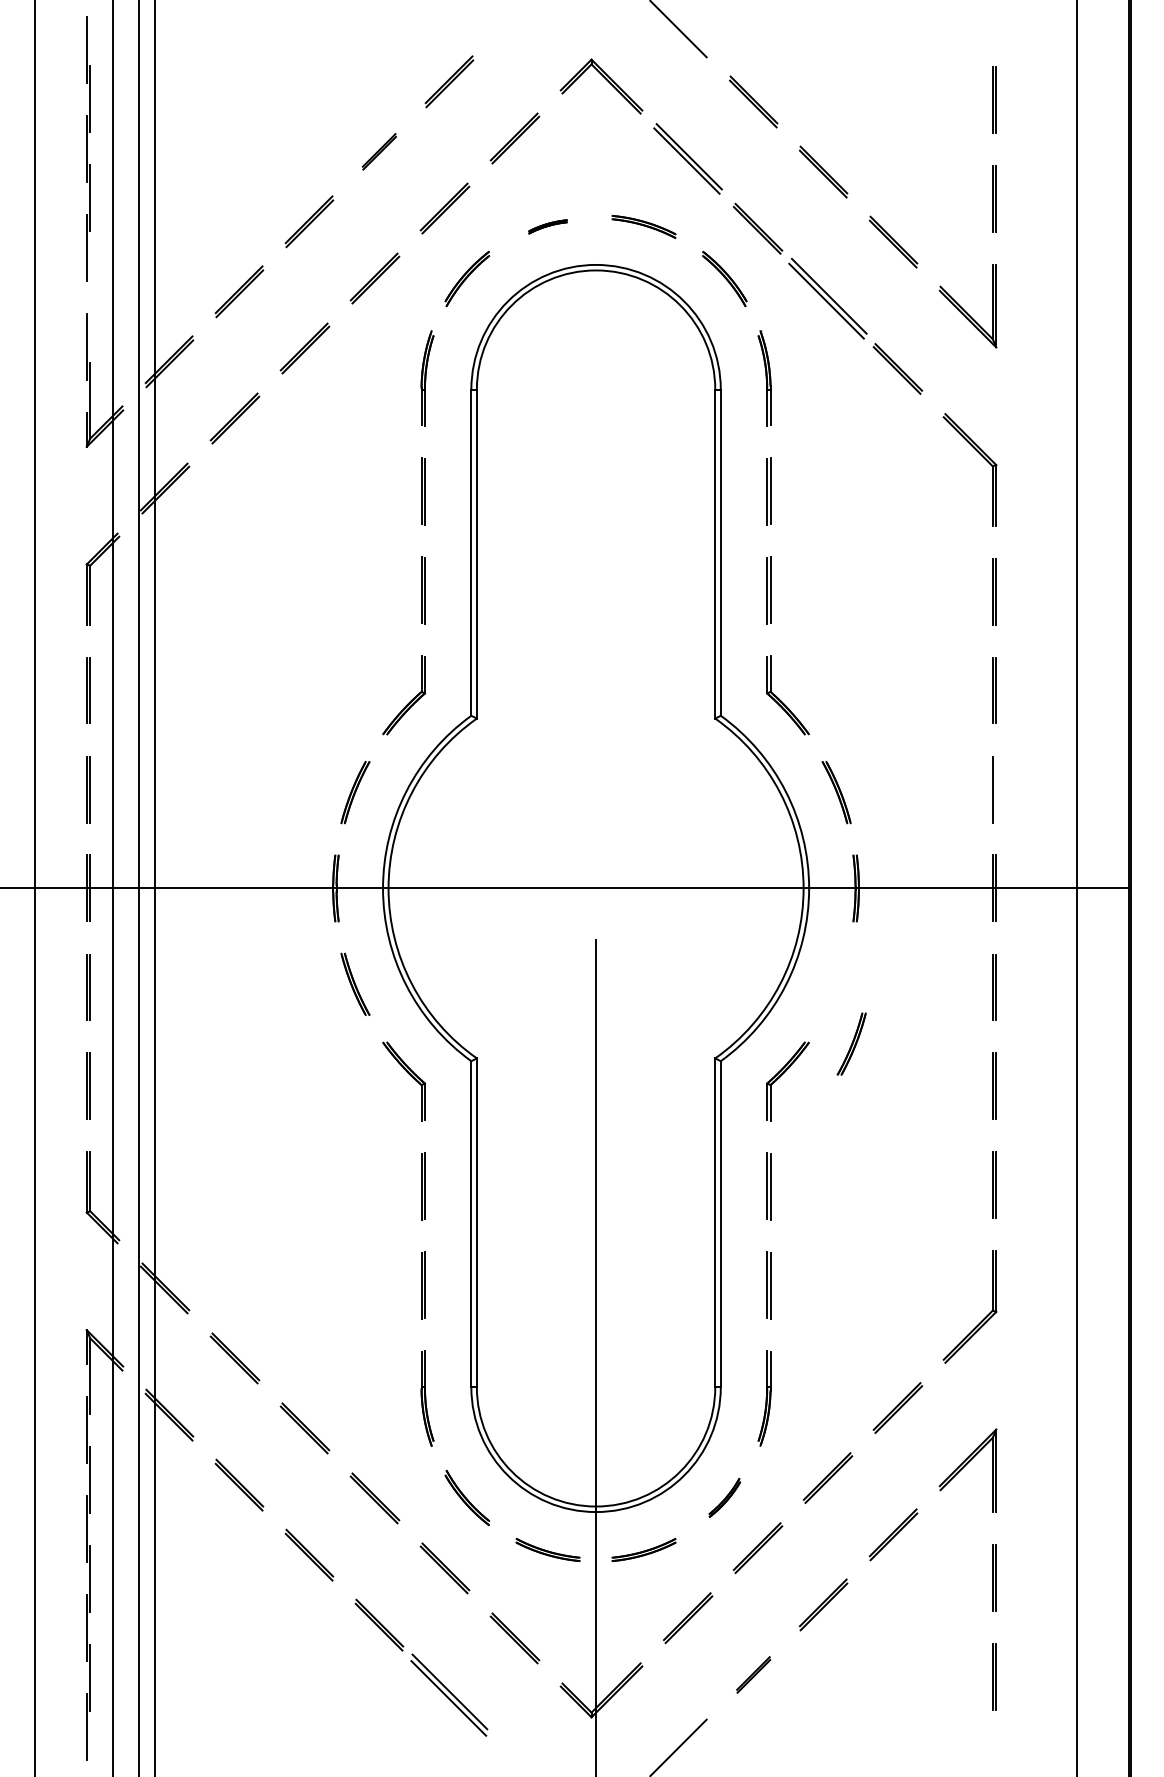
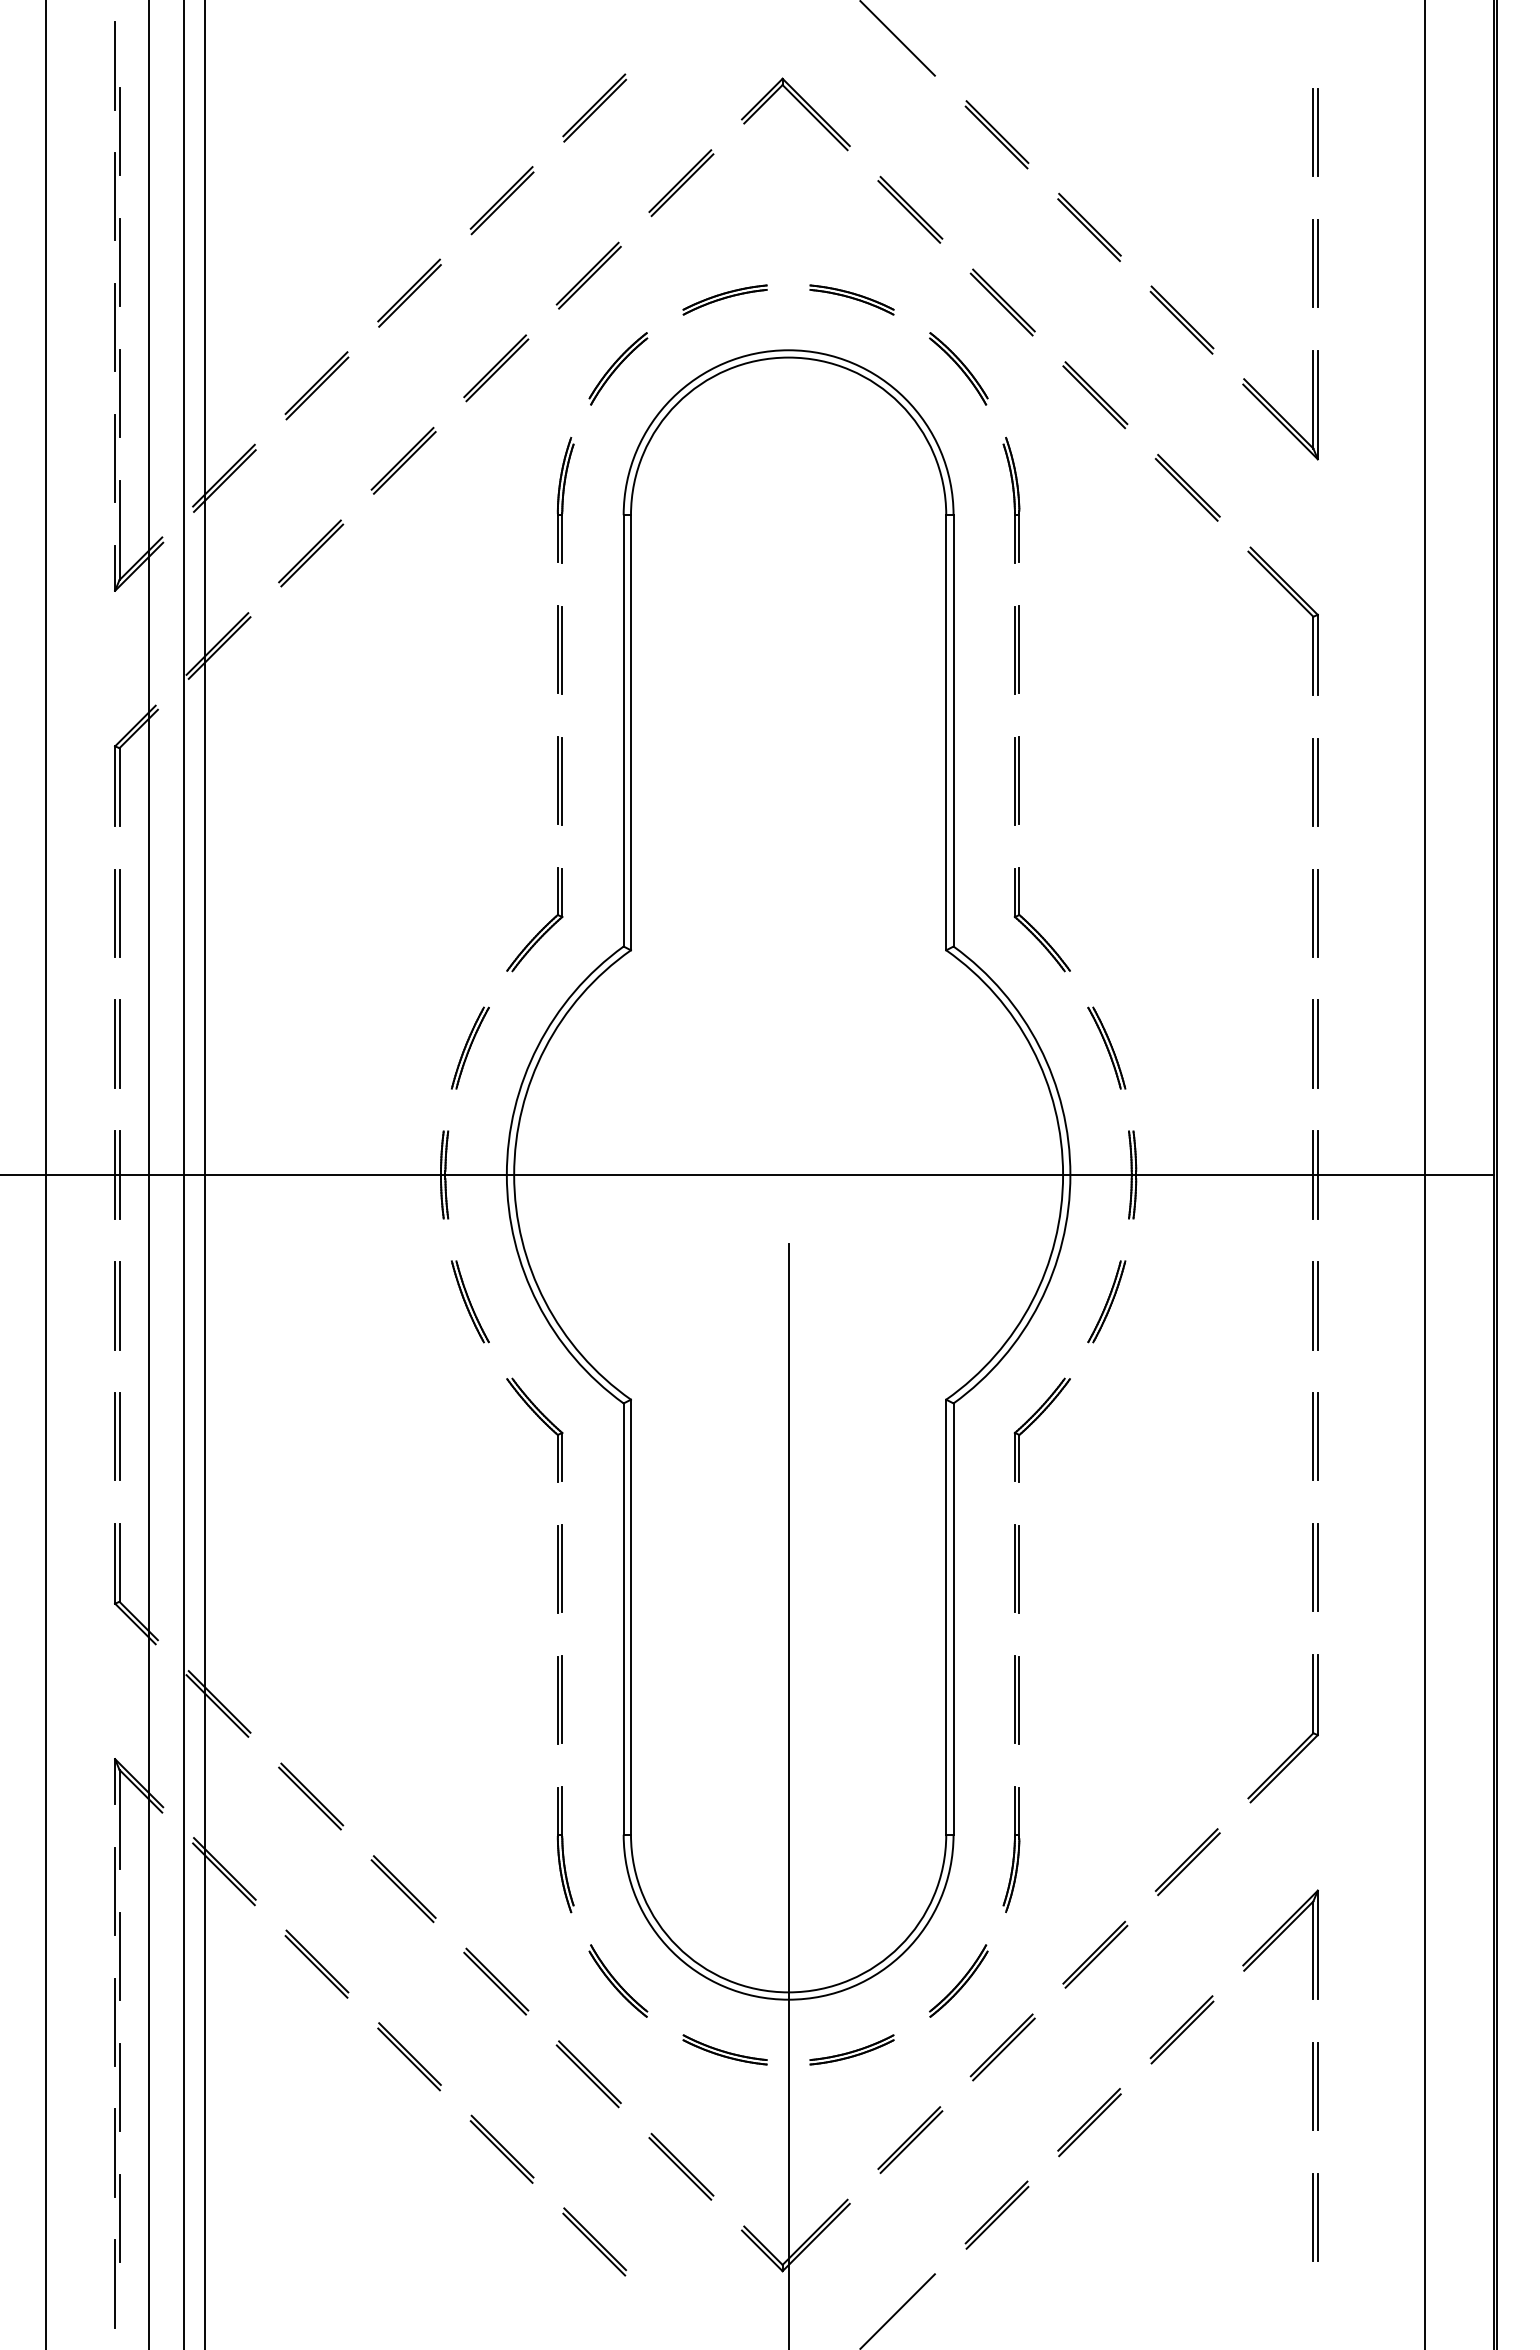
part: (378, 151) -> (501, 200), size x1.43
part: (688, 158) -> (910, 209), size x0.71
part: (547, 226) -> (724, 299), size x1.67
line: (90, 296) -> (119, 392), added
part: (828, 299) -> (1095, 395), size x0.62
line: (995, 789) -> (1317, 1043), added
part: (851, 1043) -> (1106, 1301), moved
part: (724, 1497) -> (958, 1980), size x1.43
part: (753, 1674) -> (996, 2214), size x1.43
part: (449, 1694) -> (594, 2241), size x0.62

